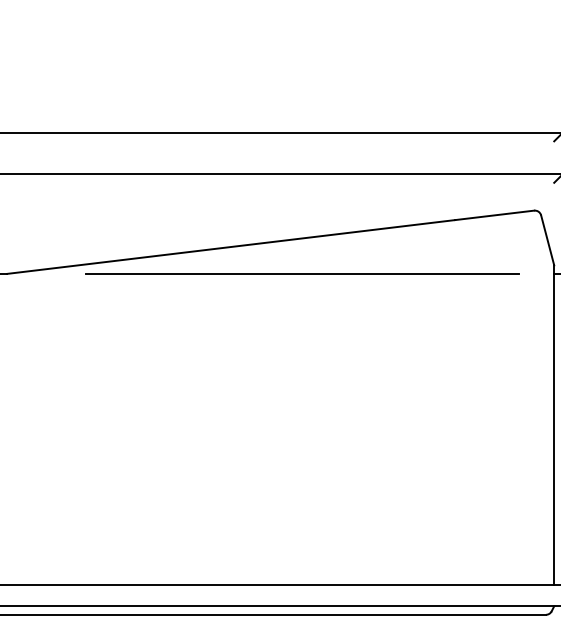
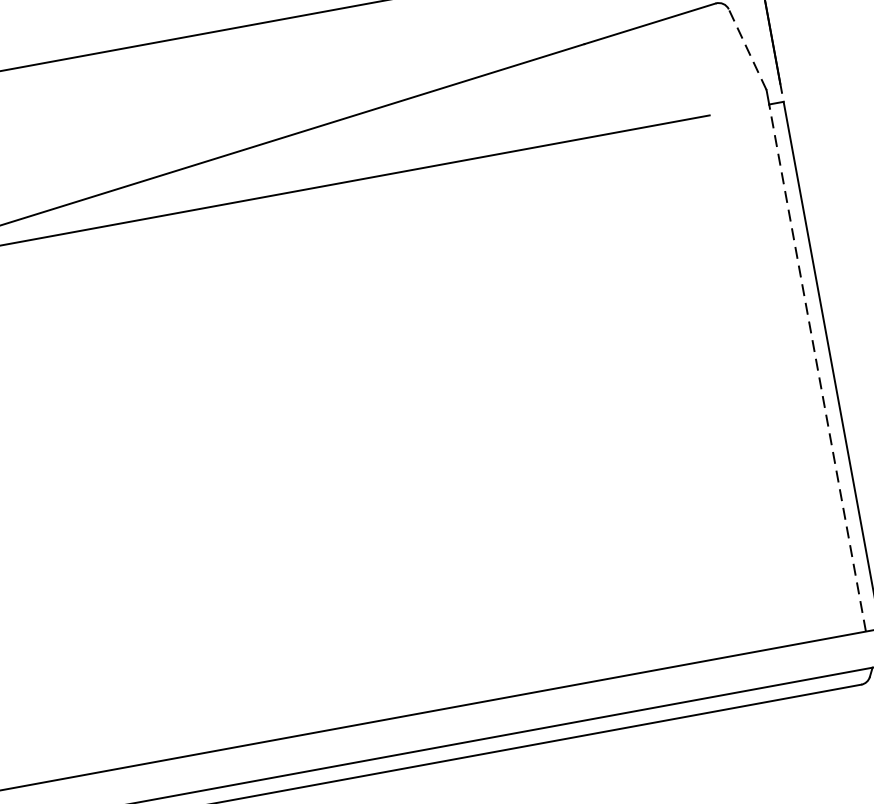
line: (547, 240) -> (747, 49), solid -> dashed
line: (554, 429) -> (818, 368), solid -> dashed

